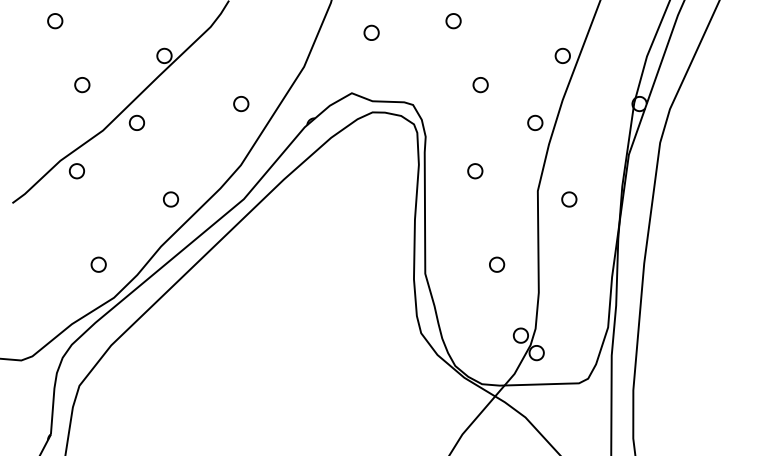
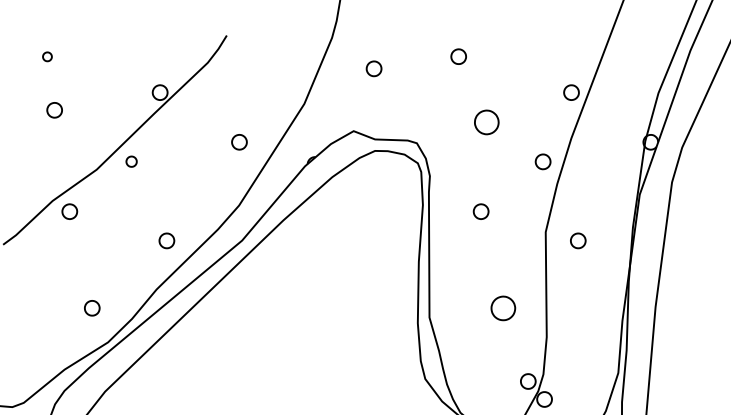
part: (55, 21) -> (47, 57), size x0.6
part: (82, 85) -> (54, 110), moved
part: (480, 85) -> (486, 123), size x1.6
part: (136, 122) -> (131, 161), size x0.7
part: (497, 264) -> (504, 308), size x1.6

